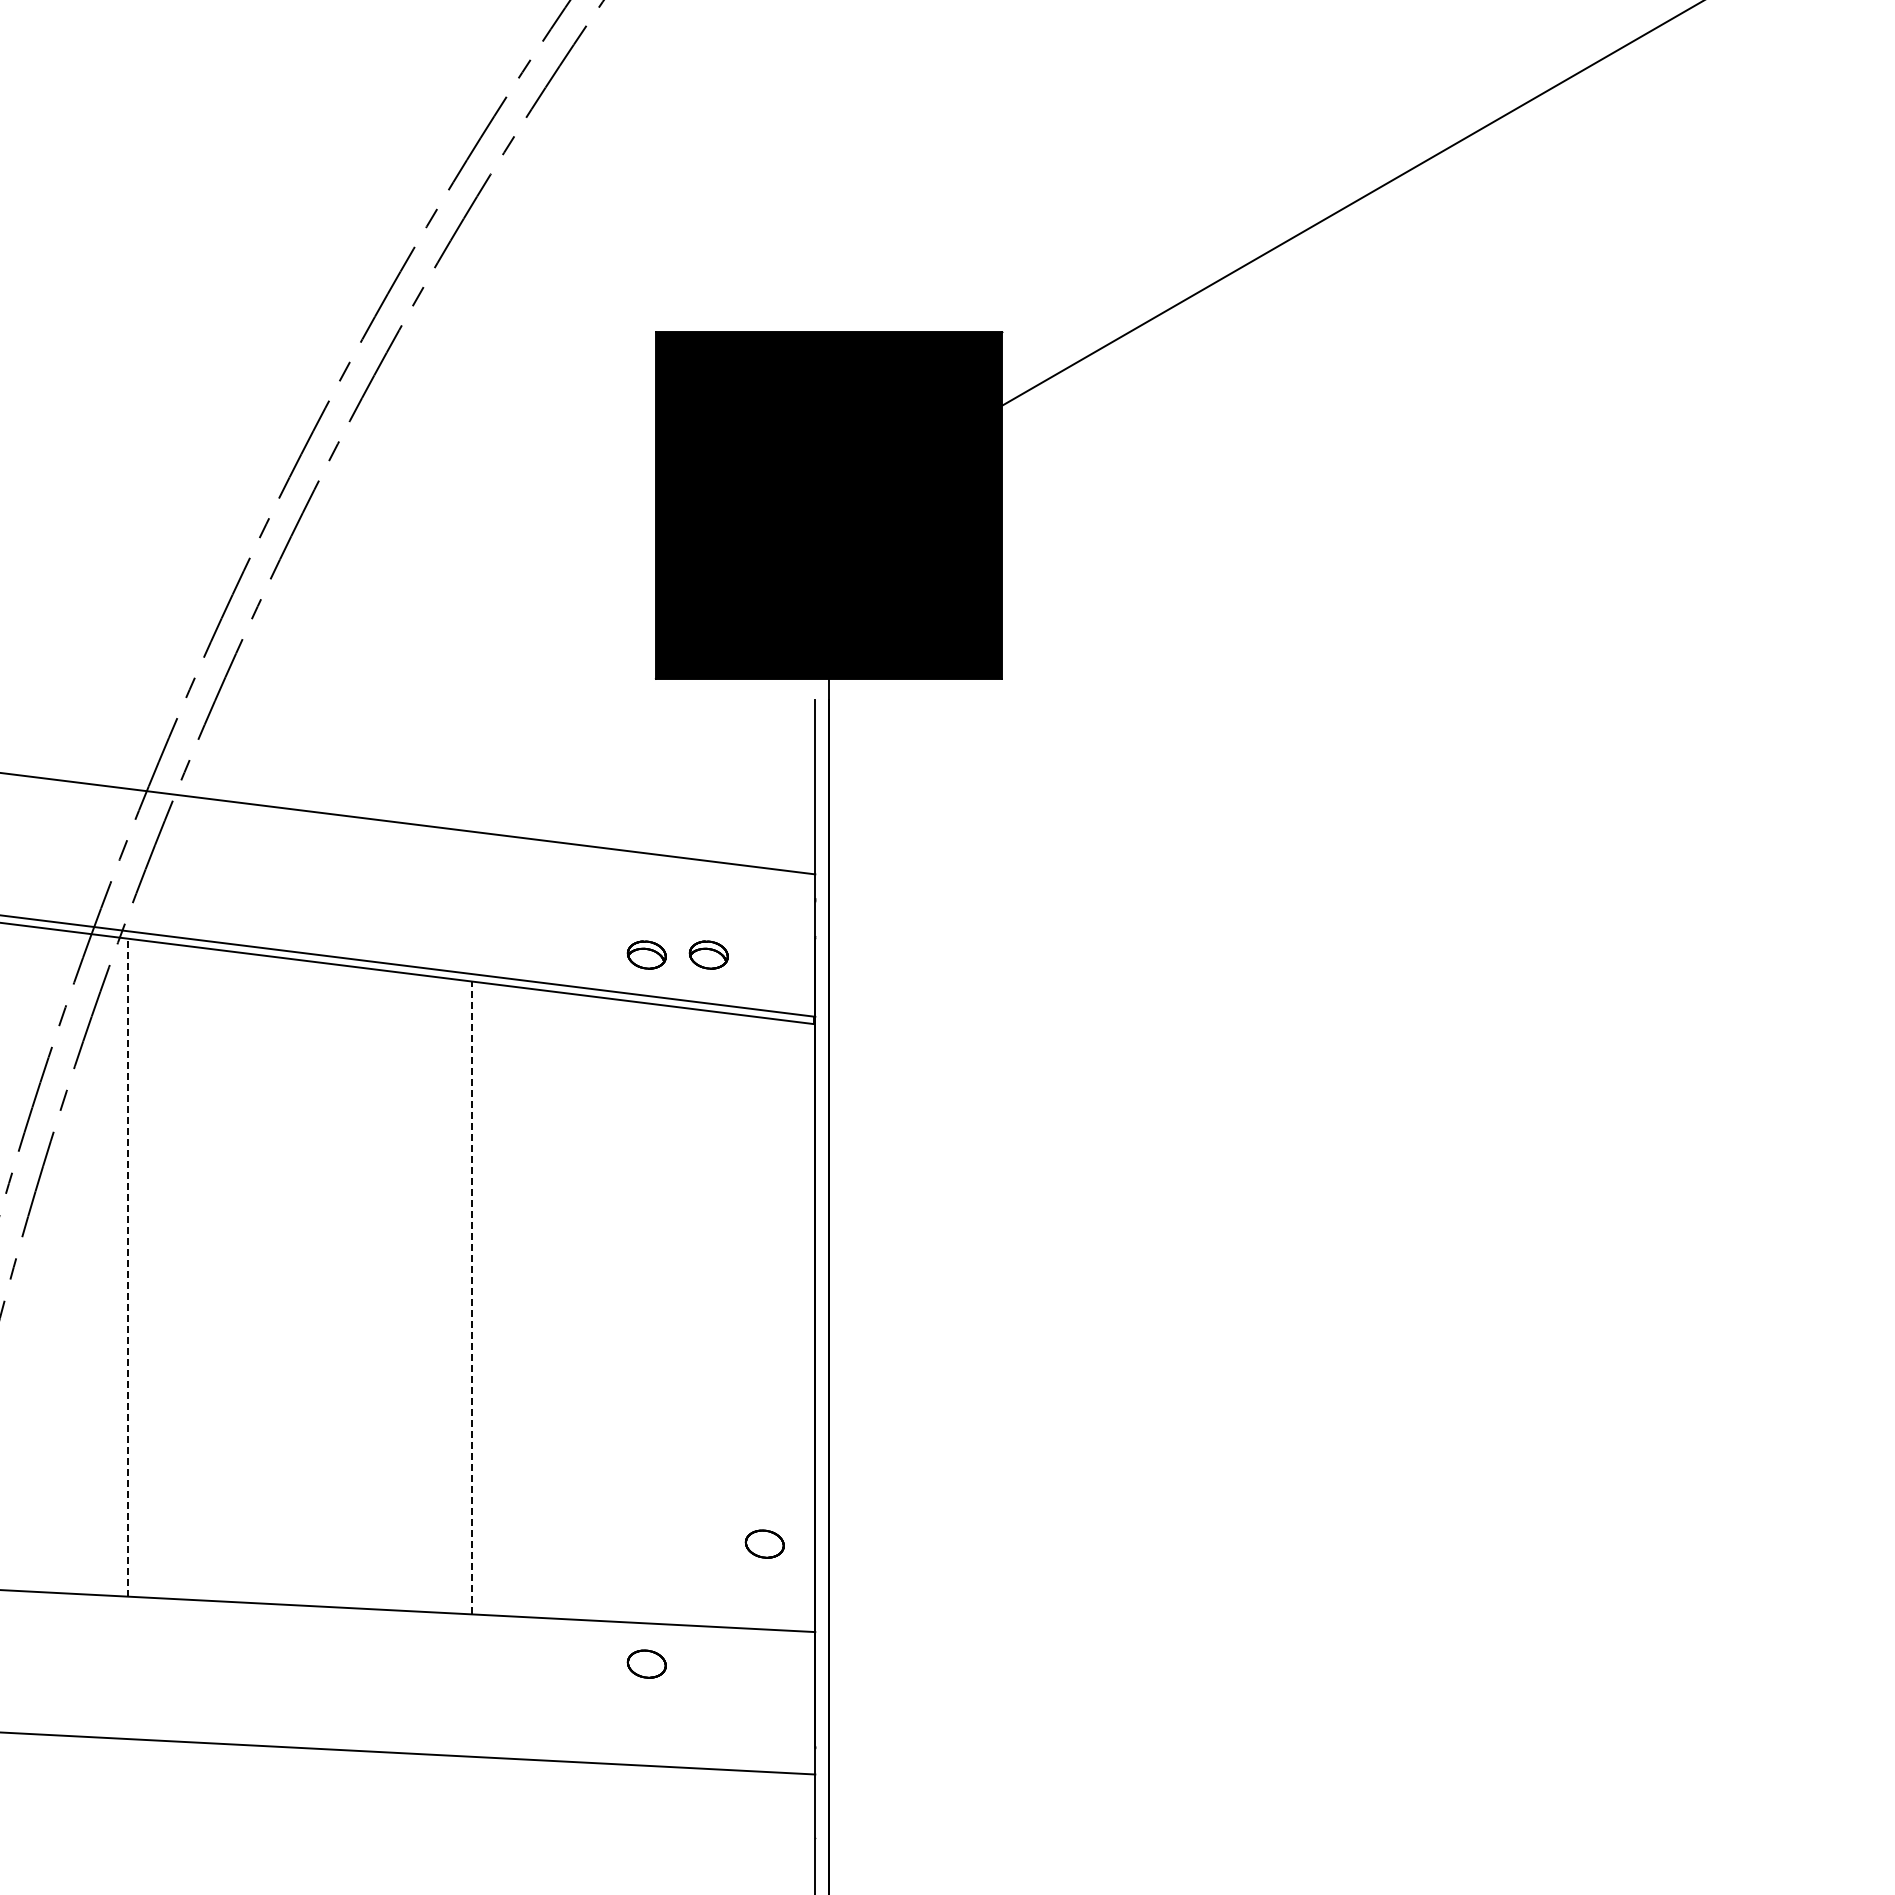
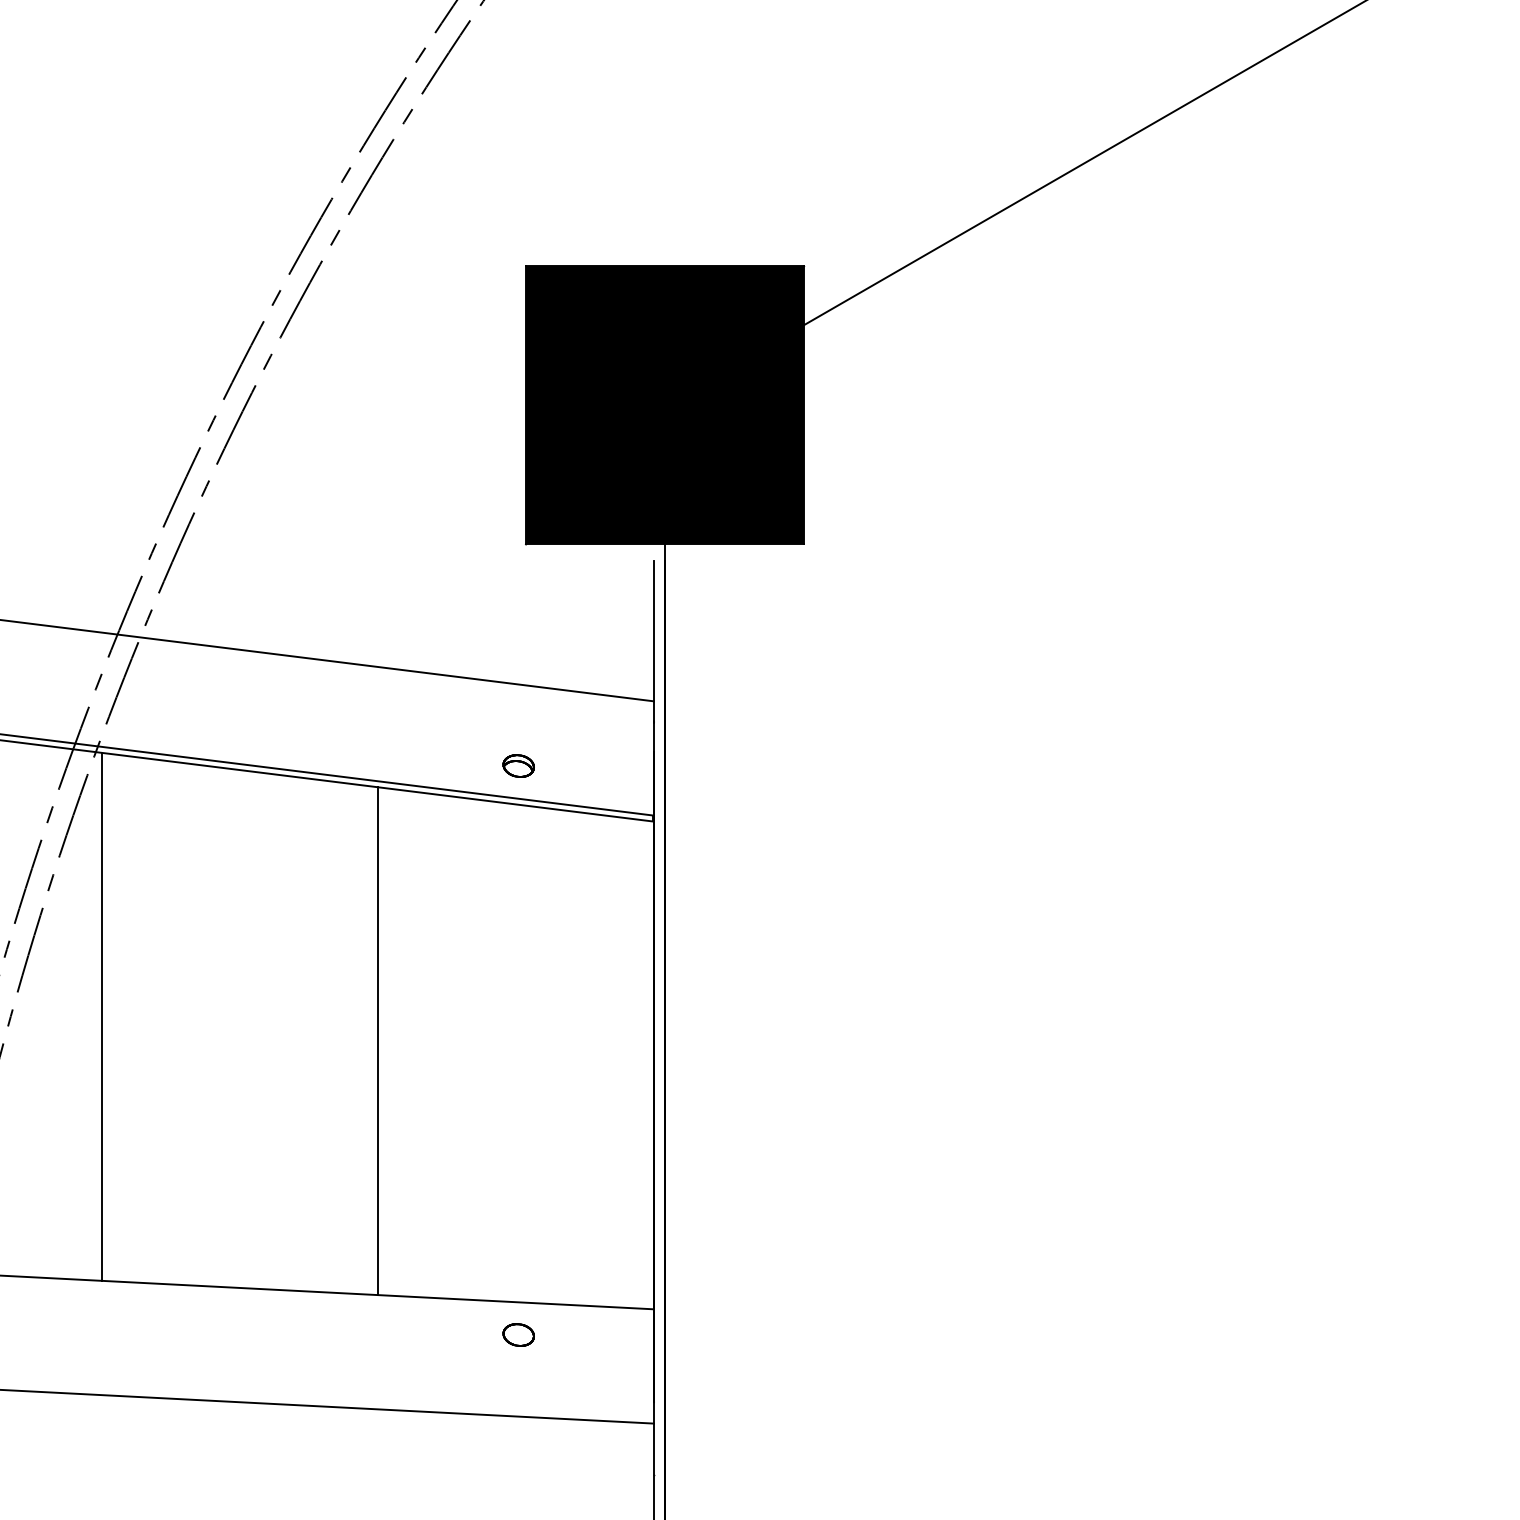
part: (708, 954) -> (568, 765), removed
line: (127, 1267) -> (102, 1016), dashed -> solid
line: (471, 1297) -> (378, 1040), dashed -> solid
part: (764, 1543) -> (613, 1238), removed

